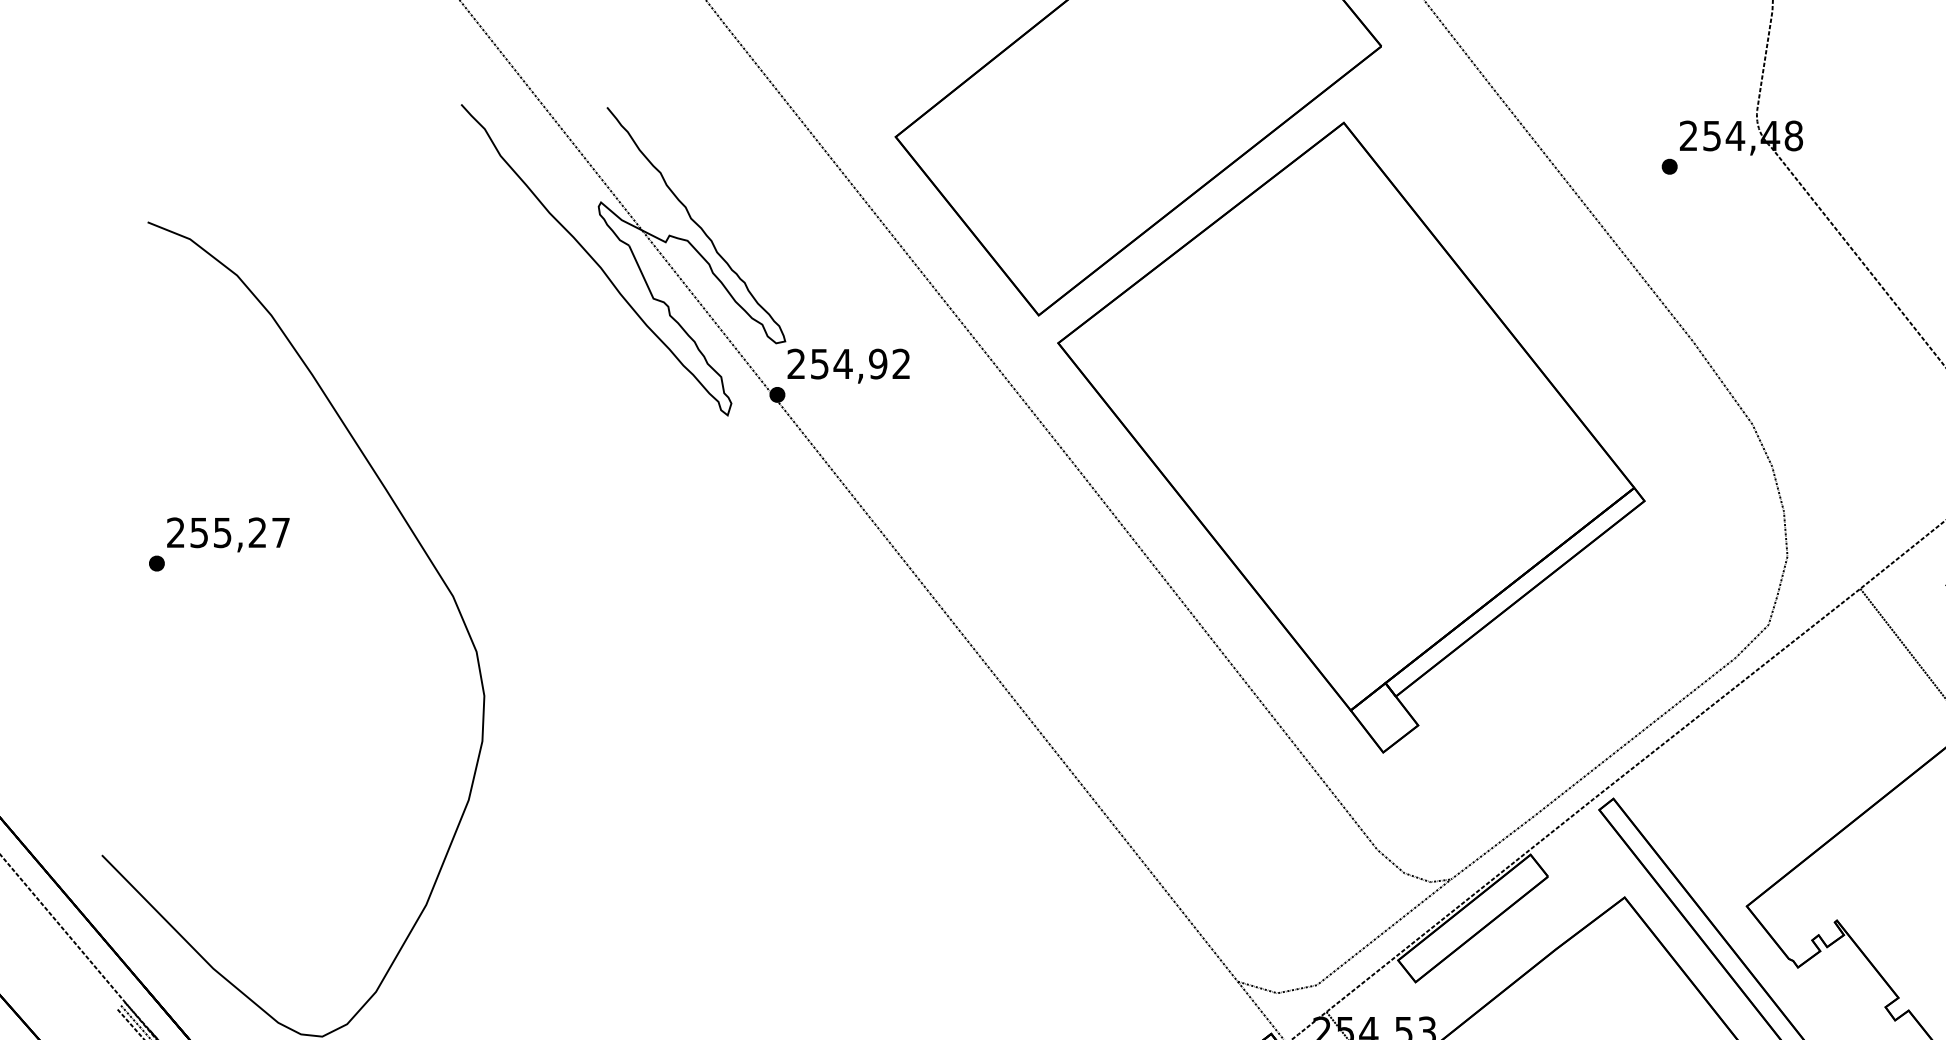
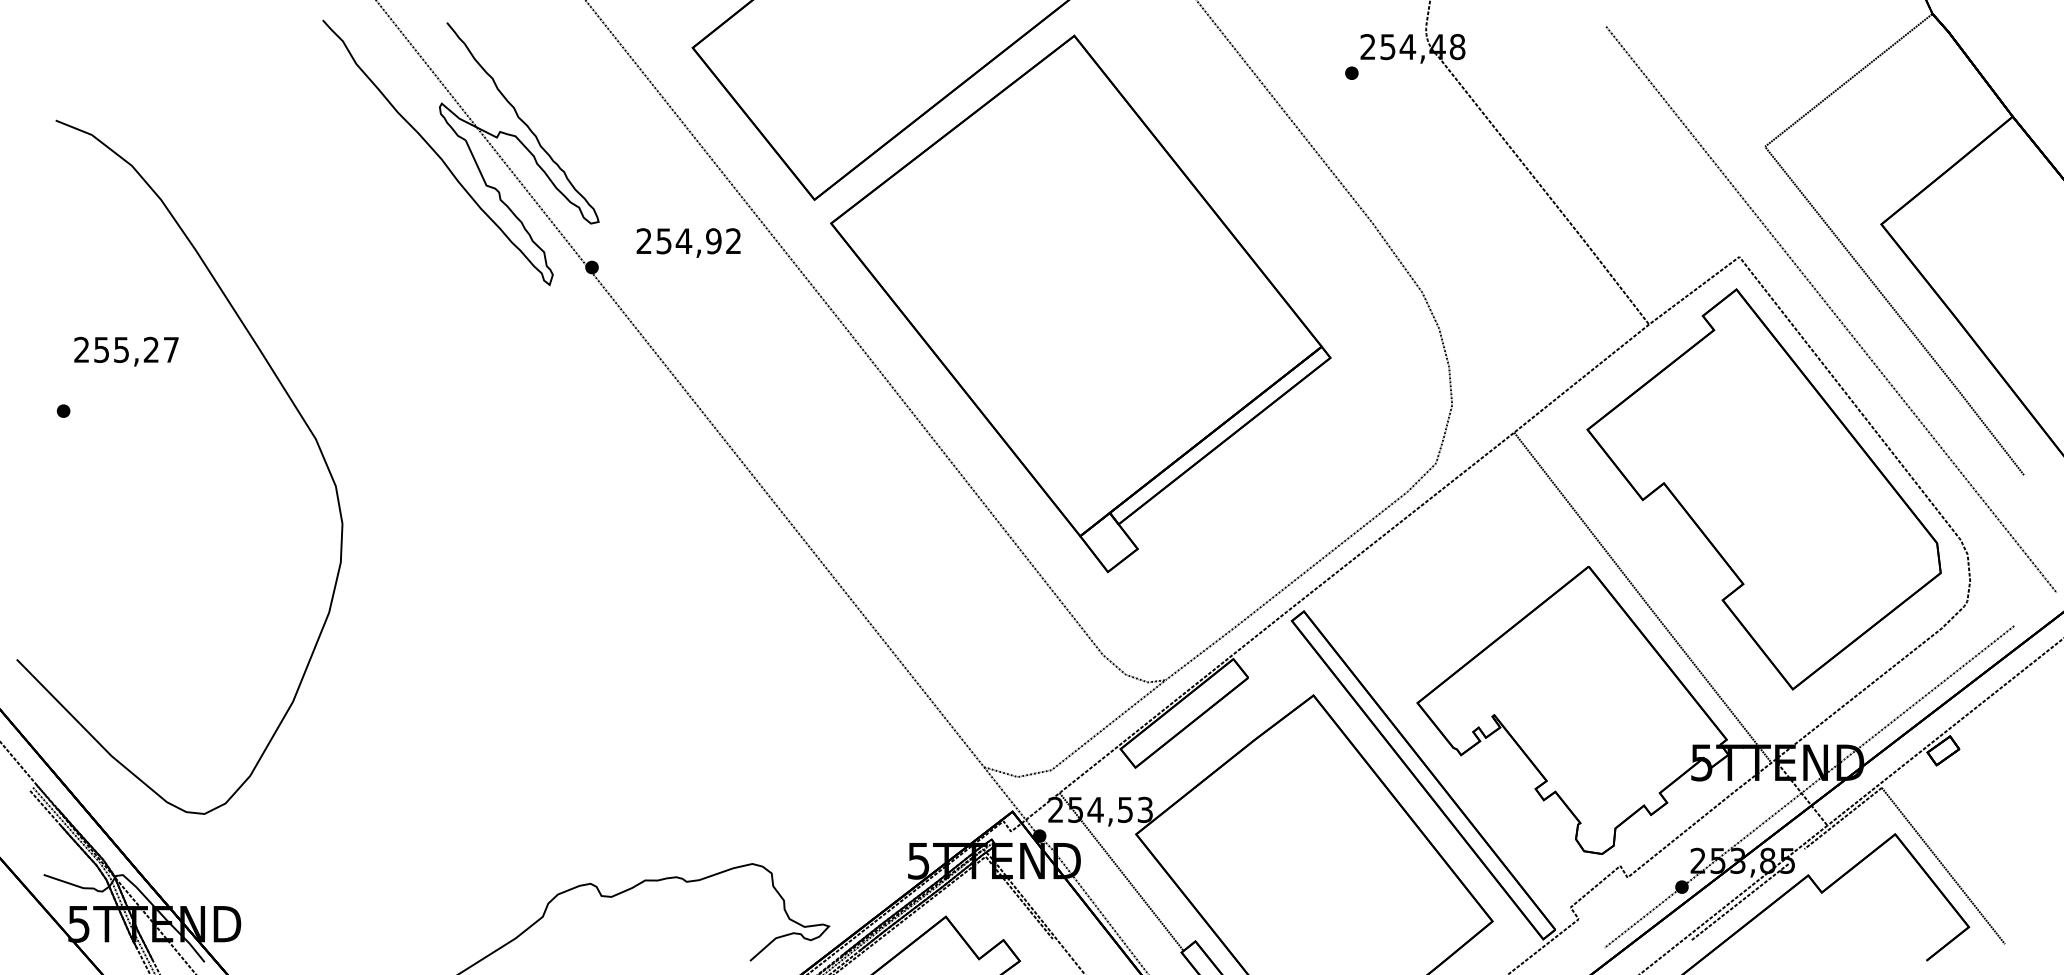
text: (848, 365) -> (688, 242), moved
text: (228, 534) -> (126, 351), moved

